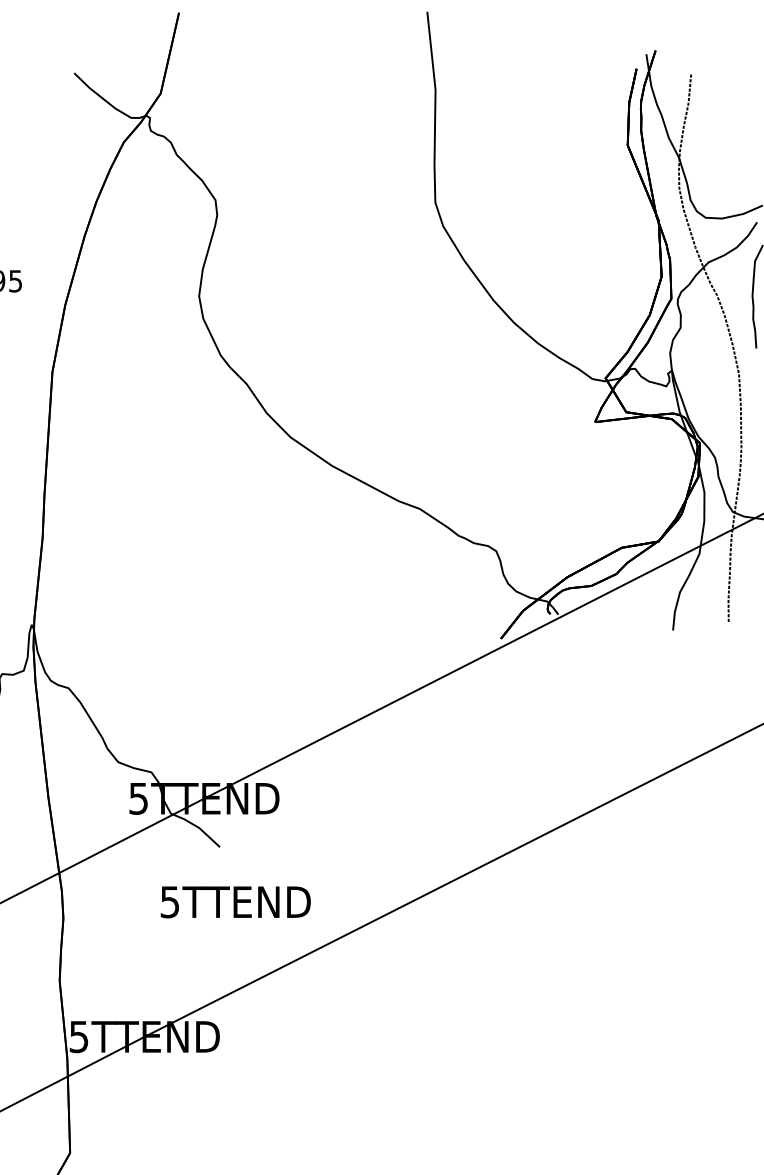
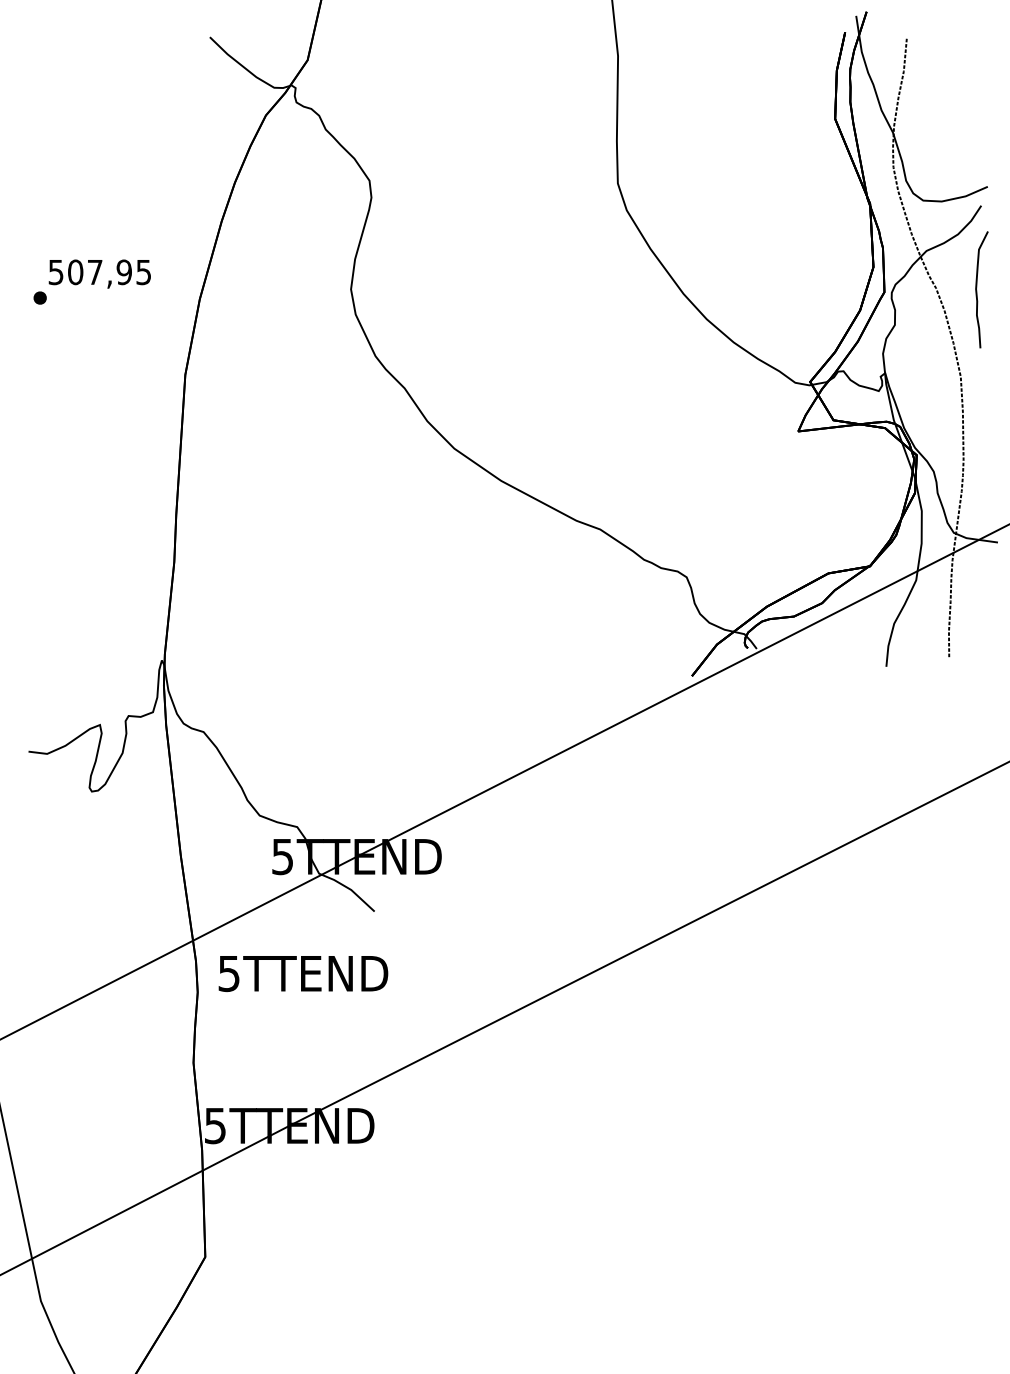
text: (235, 902) -> (303, 973), moved

